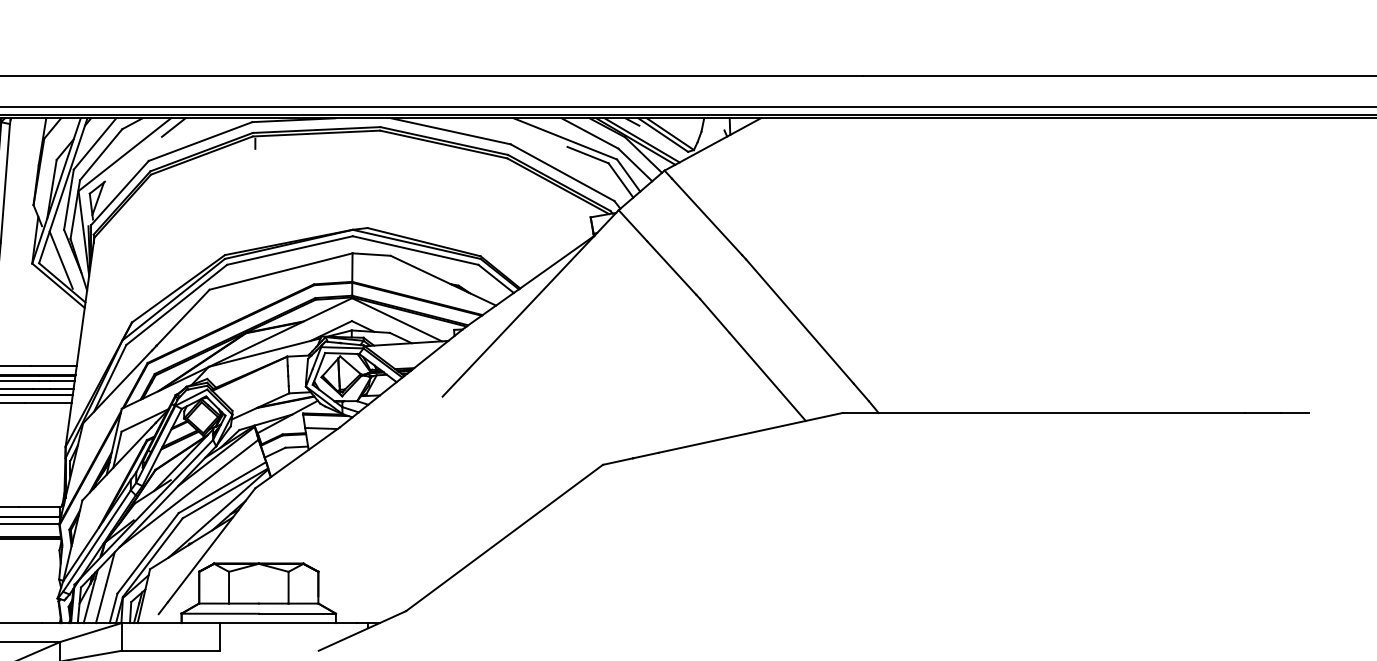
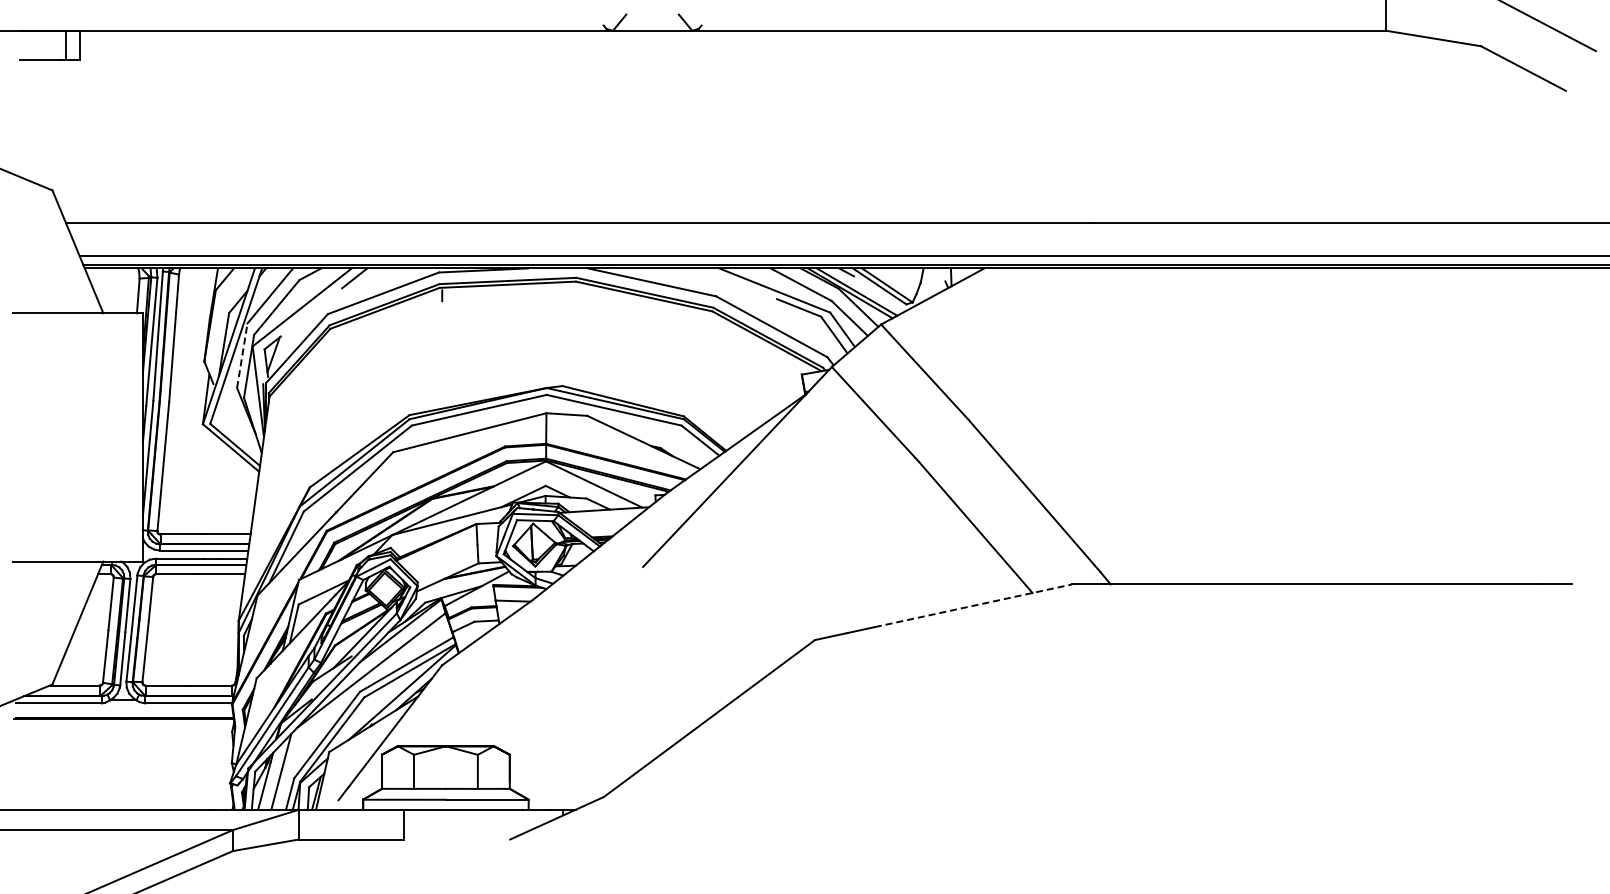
line: (69, 199) -> (242, 355), solid -> dashed
line: (60, 260) -> (233, 420), removed
line: (750, 432) -> (973, 605), solid -> dashed

